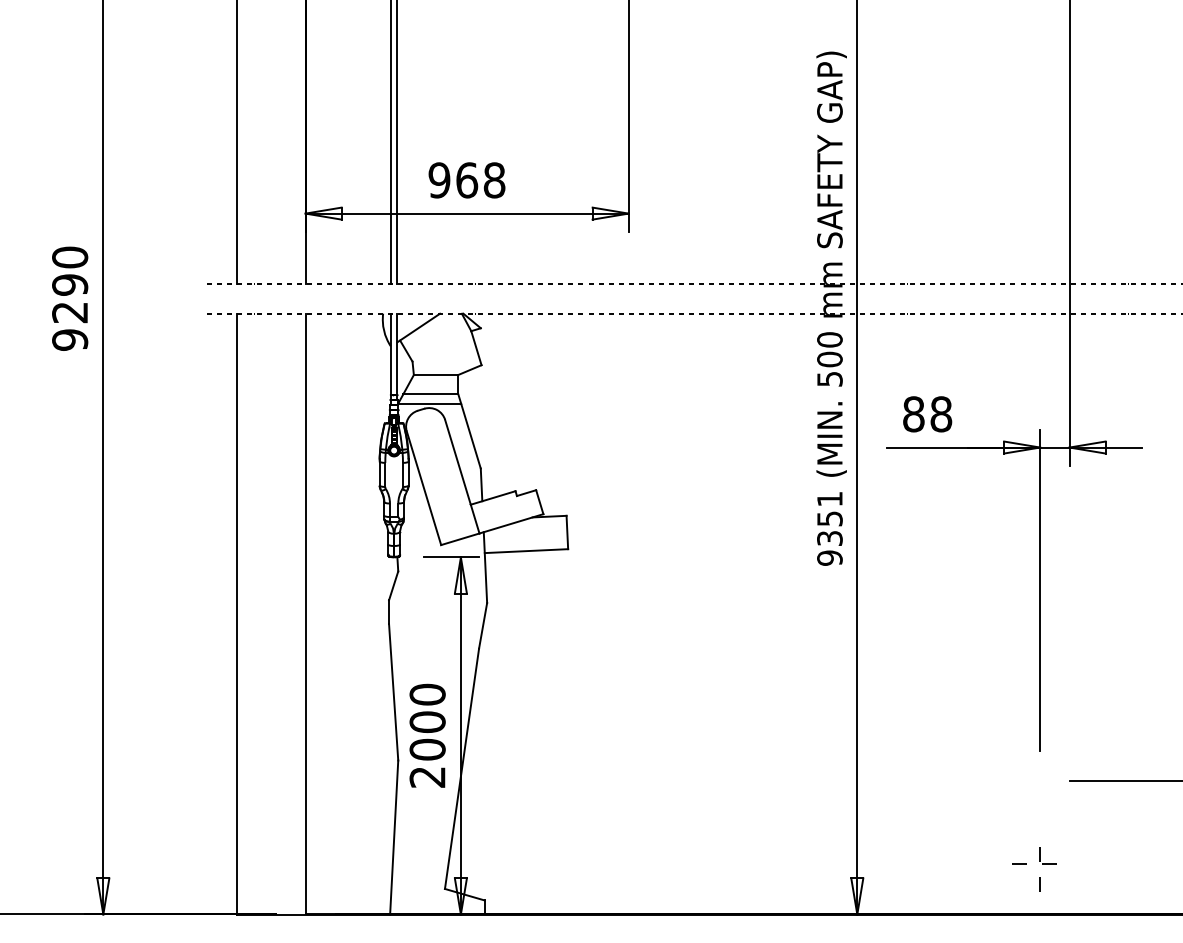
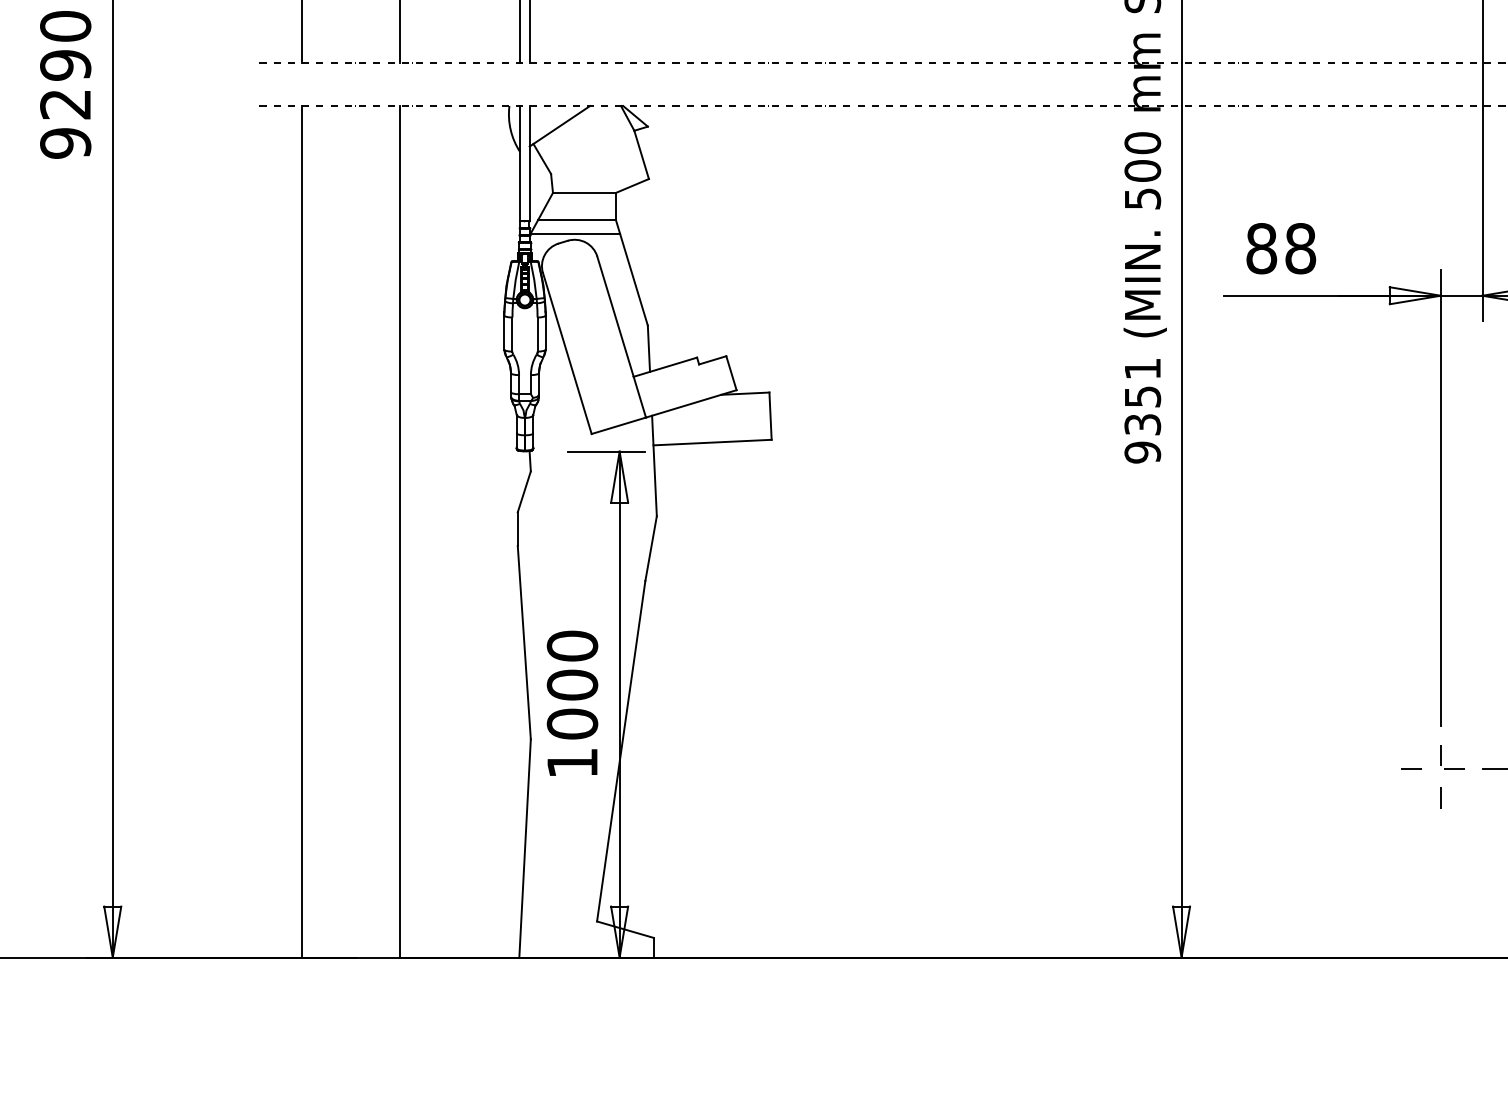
text: (427, 777) -> (572, 763), 2000 -> 1000
part: (1039, 861) -> (1439, 764), moved

